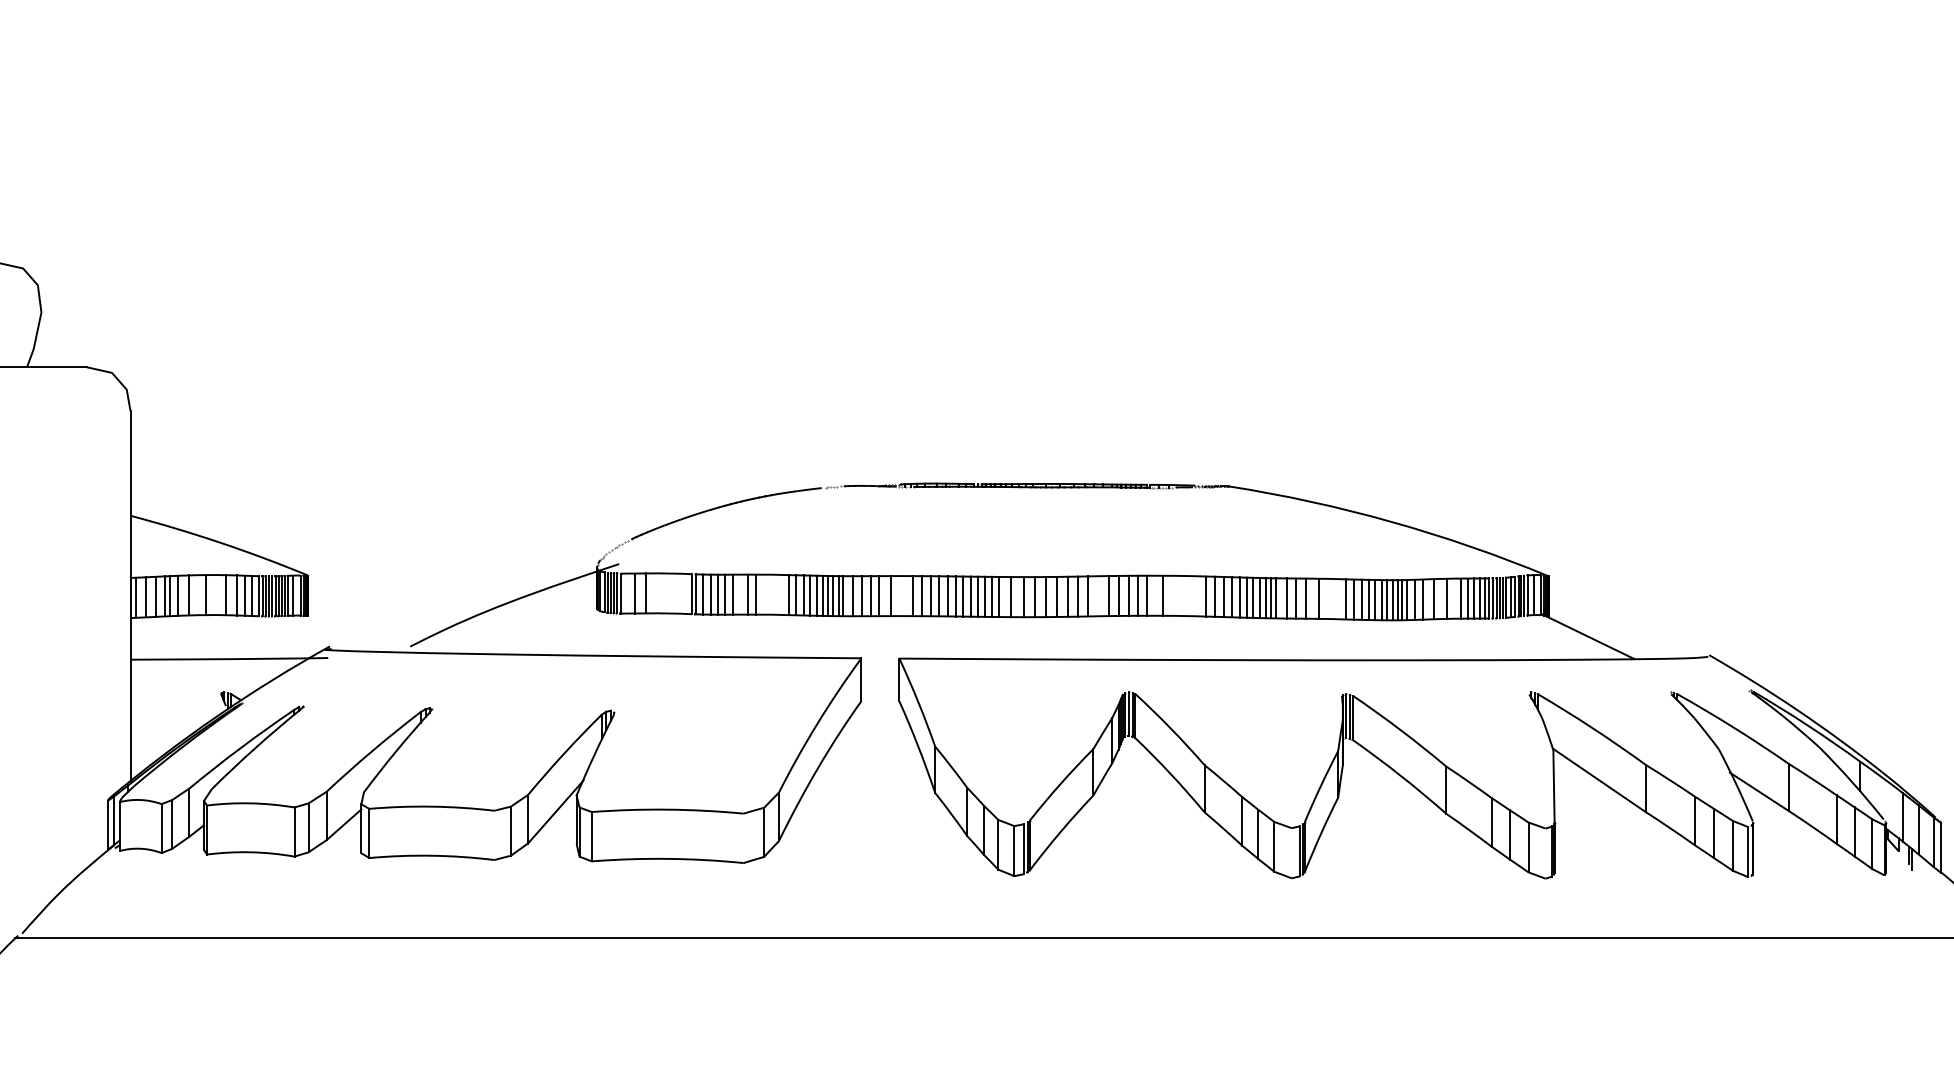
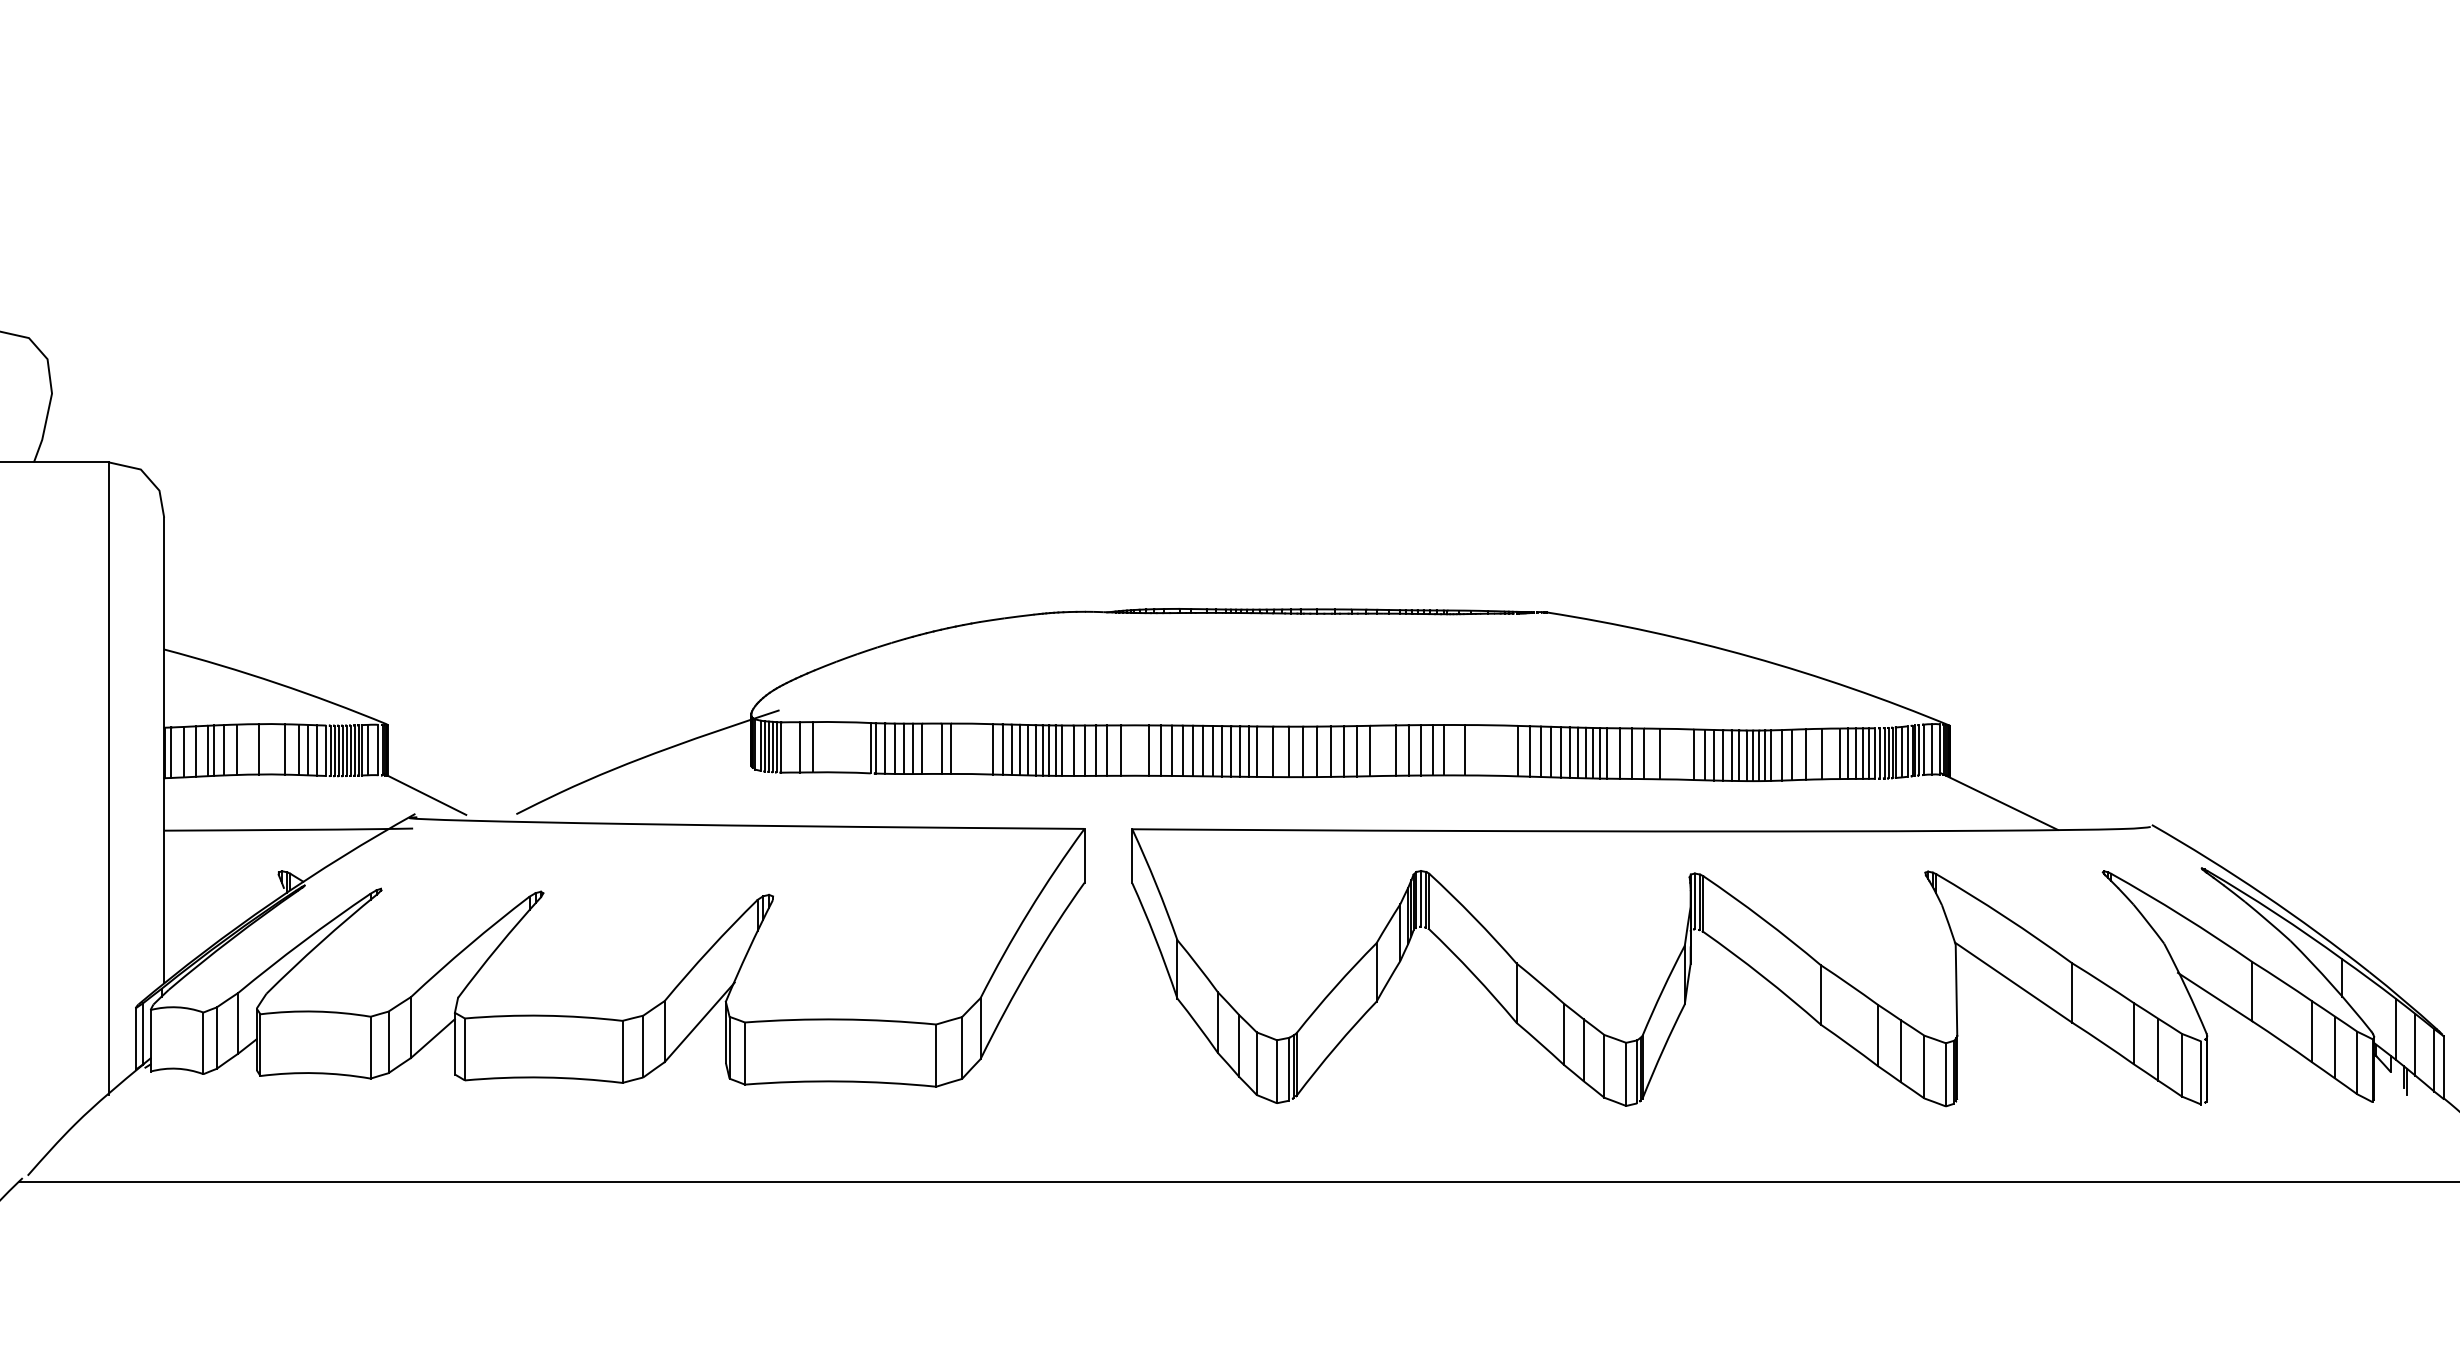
line: (86, 618) -> (108, 778), added
line: (337, 630) -> (424, 793), added
line: (494, 835) -> (622, 1052), added
line: (743, 838) -> (936, 1055), added
line: (1291, 853) -> (1625, 1074), added
line: (1545, 853) -> (1945, 1074), added

